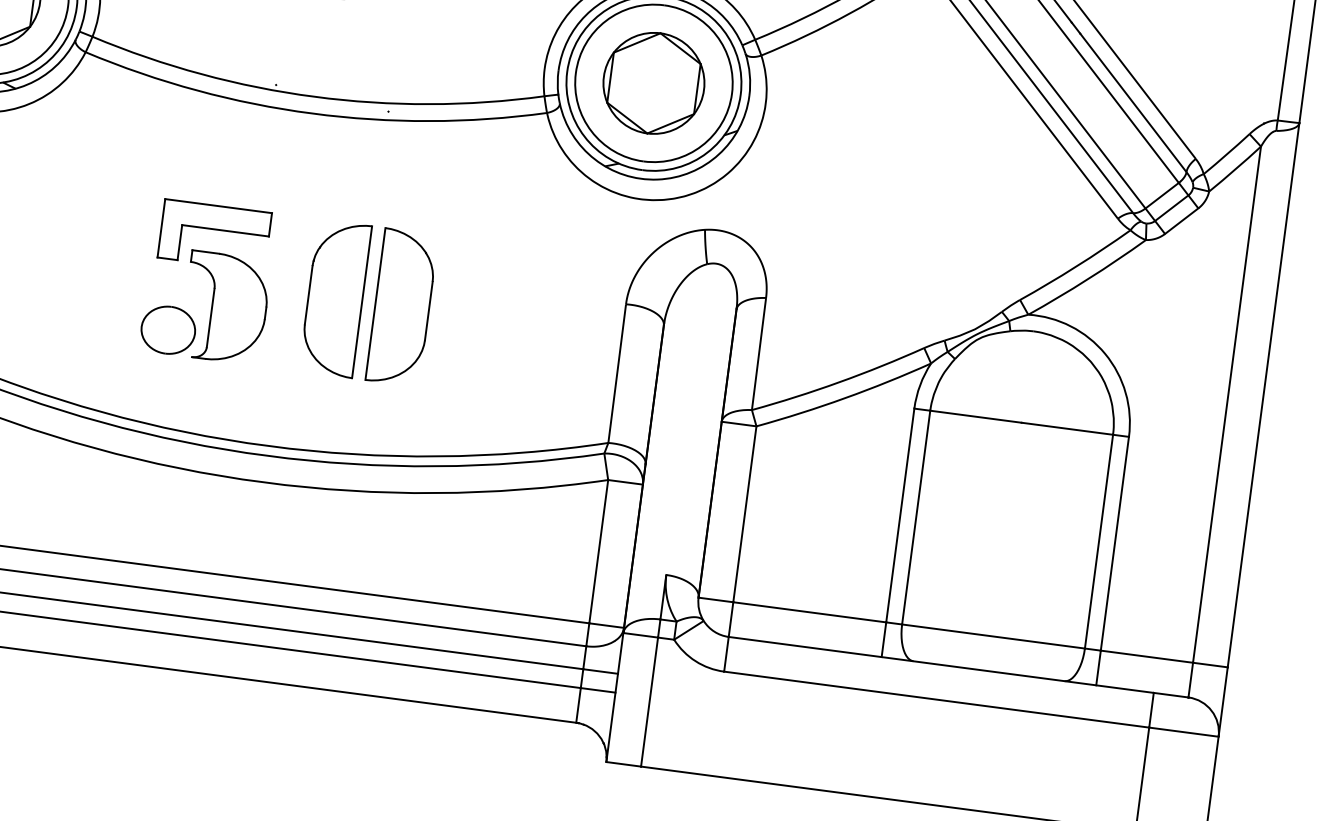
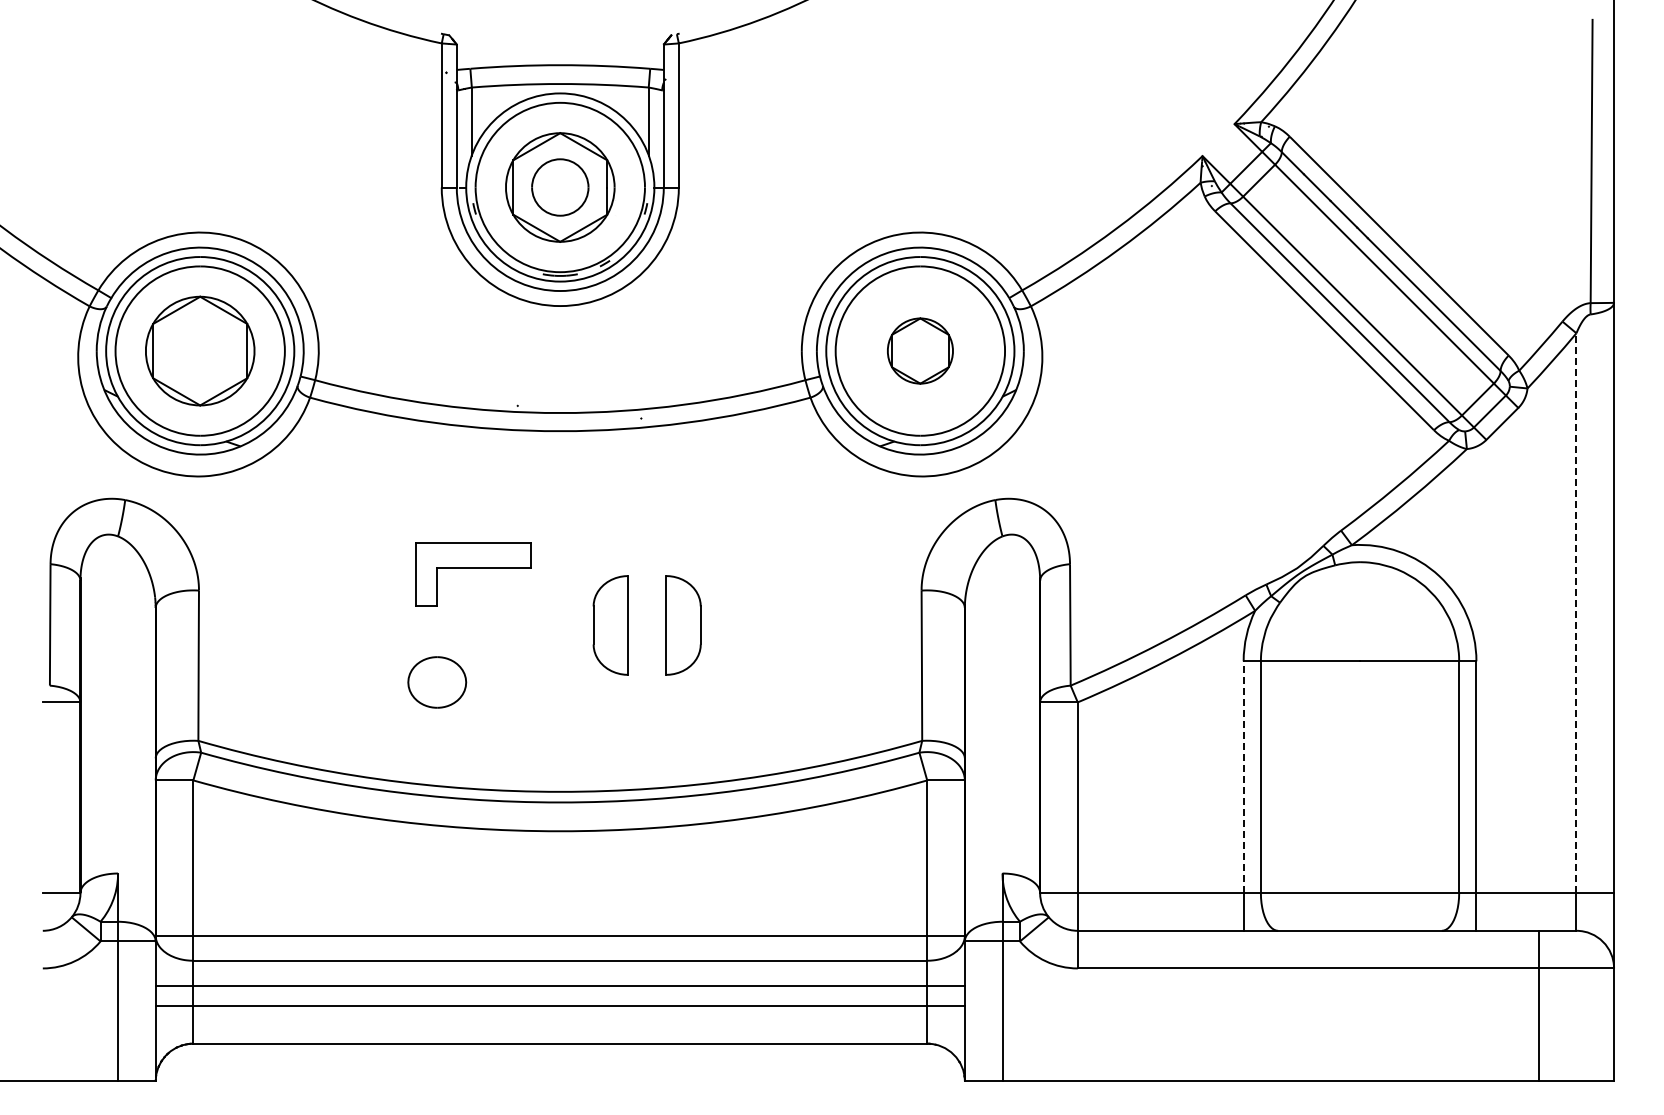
part: (654, 82) -> (920, 350), size x0.6
part: (334, 298) -> (610, 625), size x0.6
part: (225, 307) -> (495, 650), removed
part: (402, 307) -> (683, 625), size x0.6
line: (1227, 404) -> (1576, 613), solid -> dashed
line: (900, 515) -> (1243, 777), solid -> dashed

